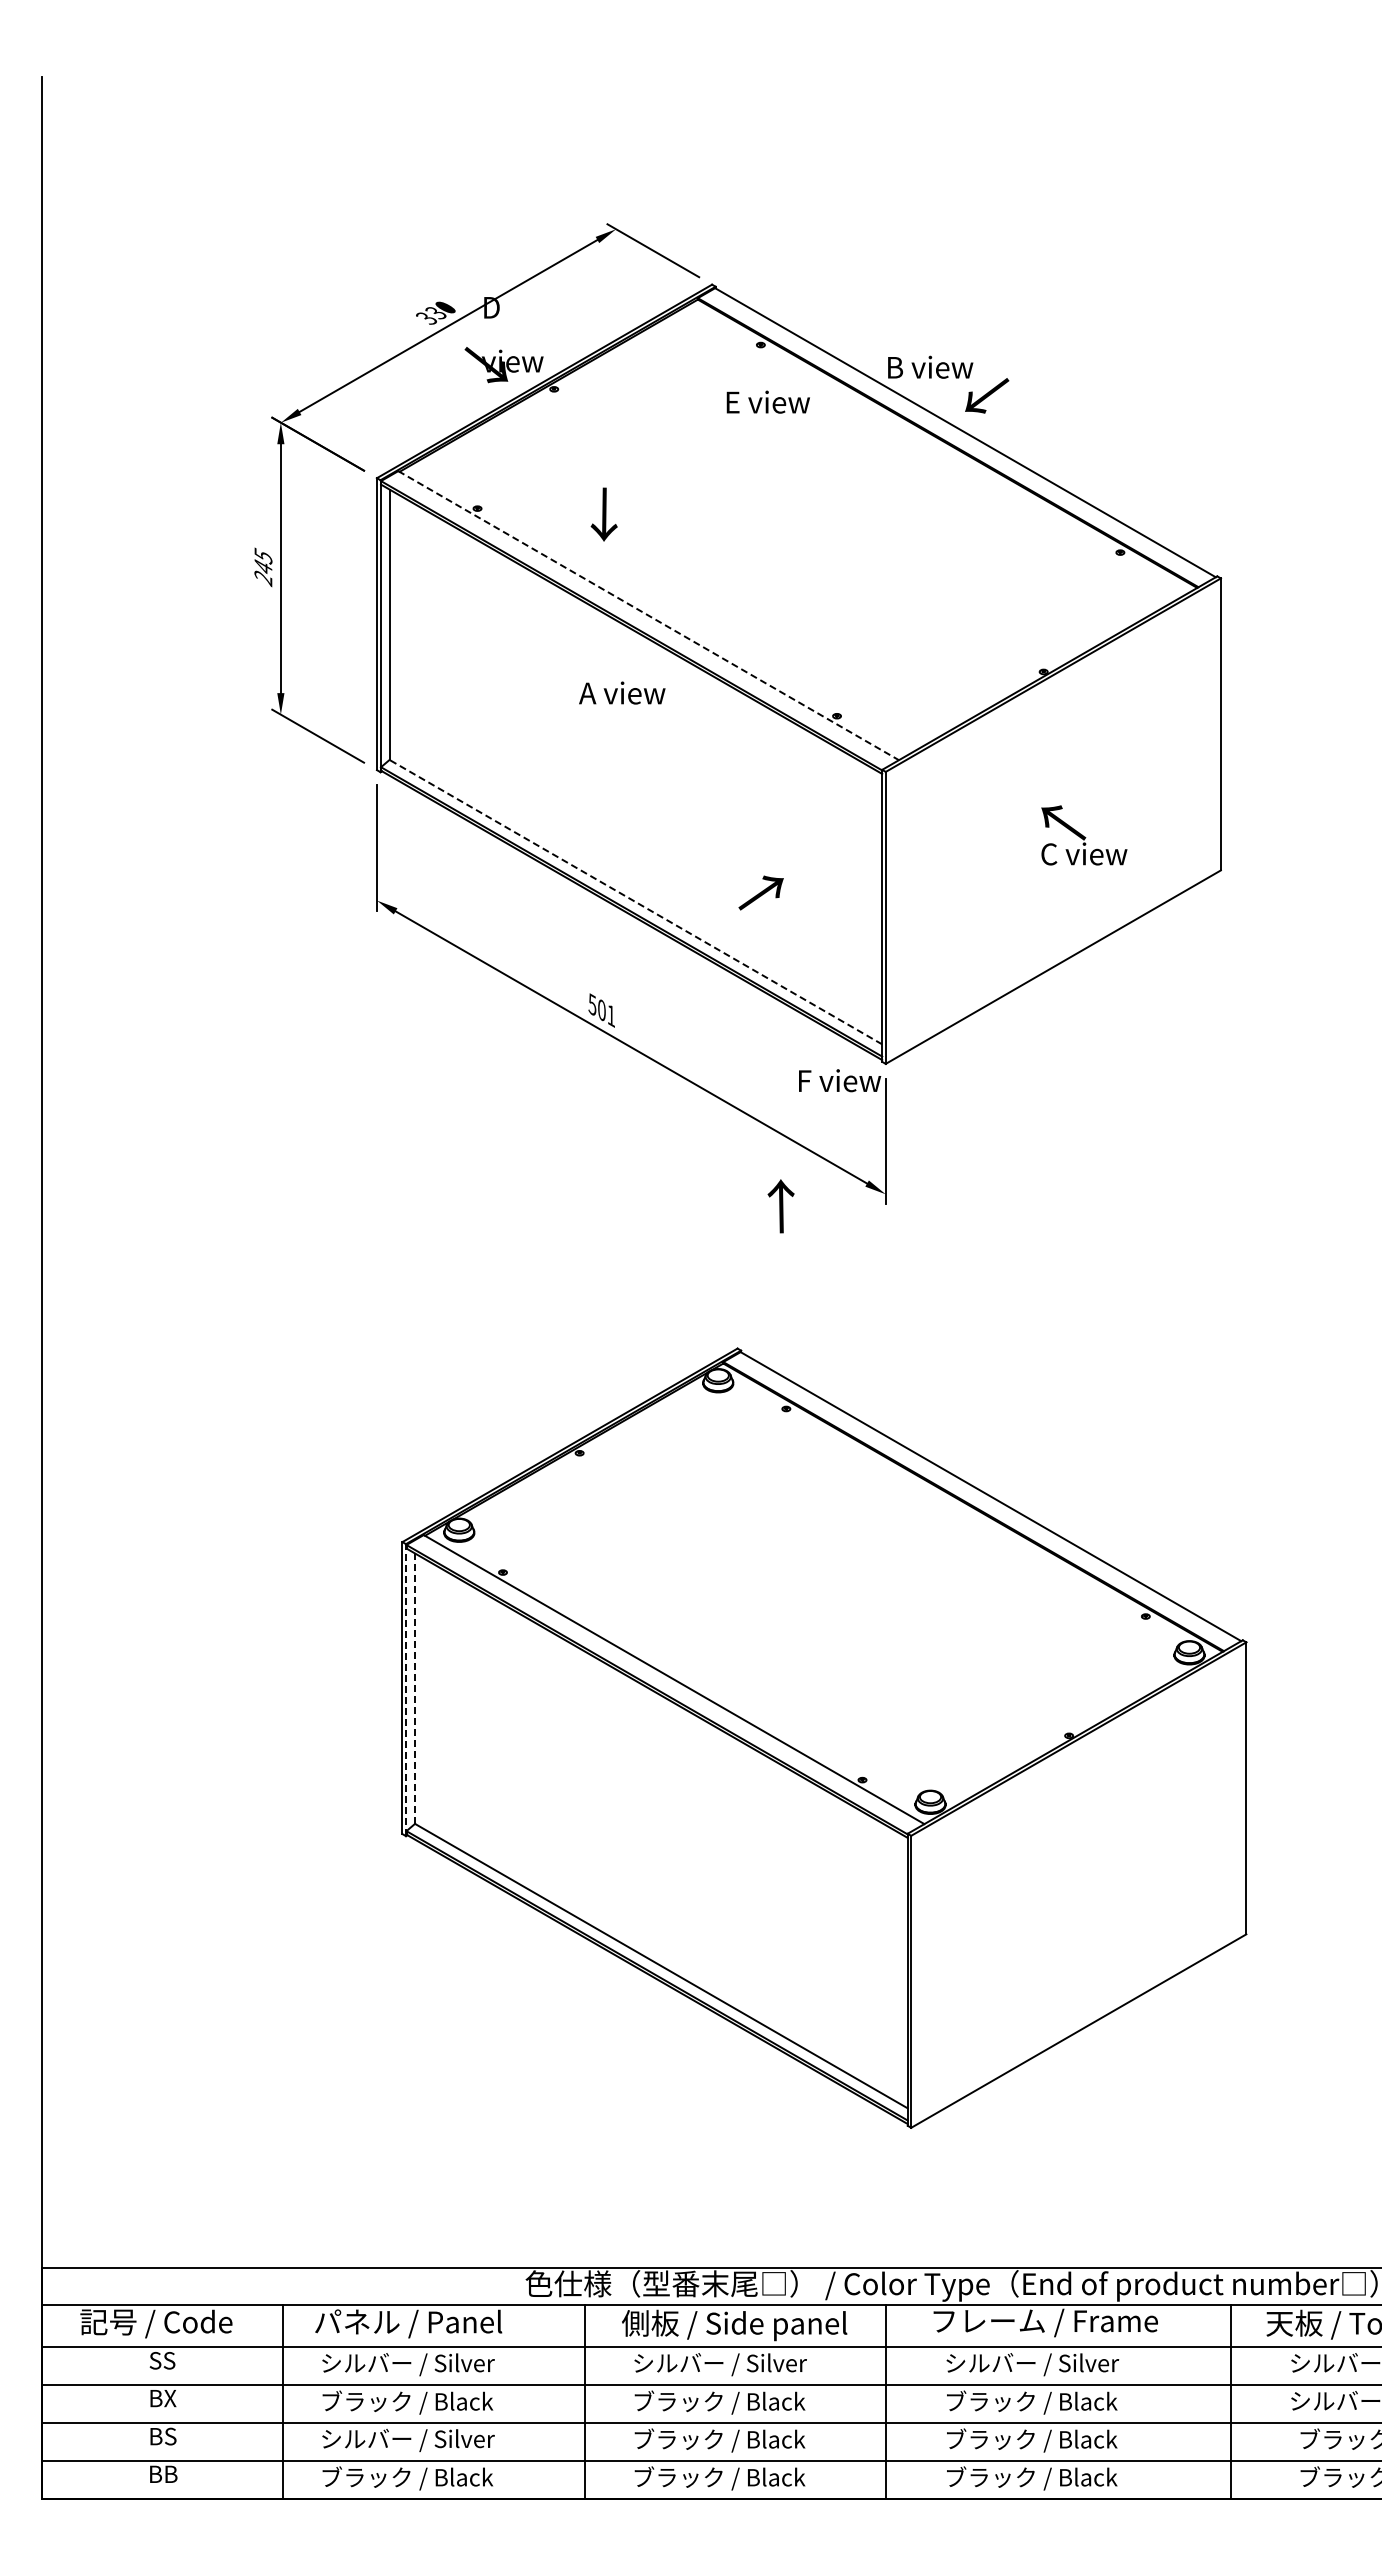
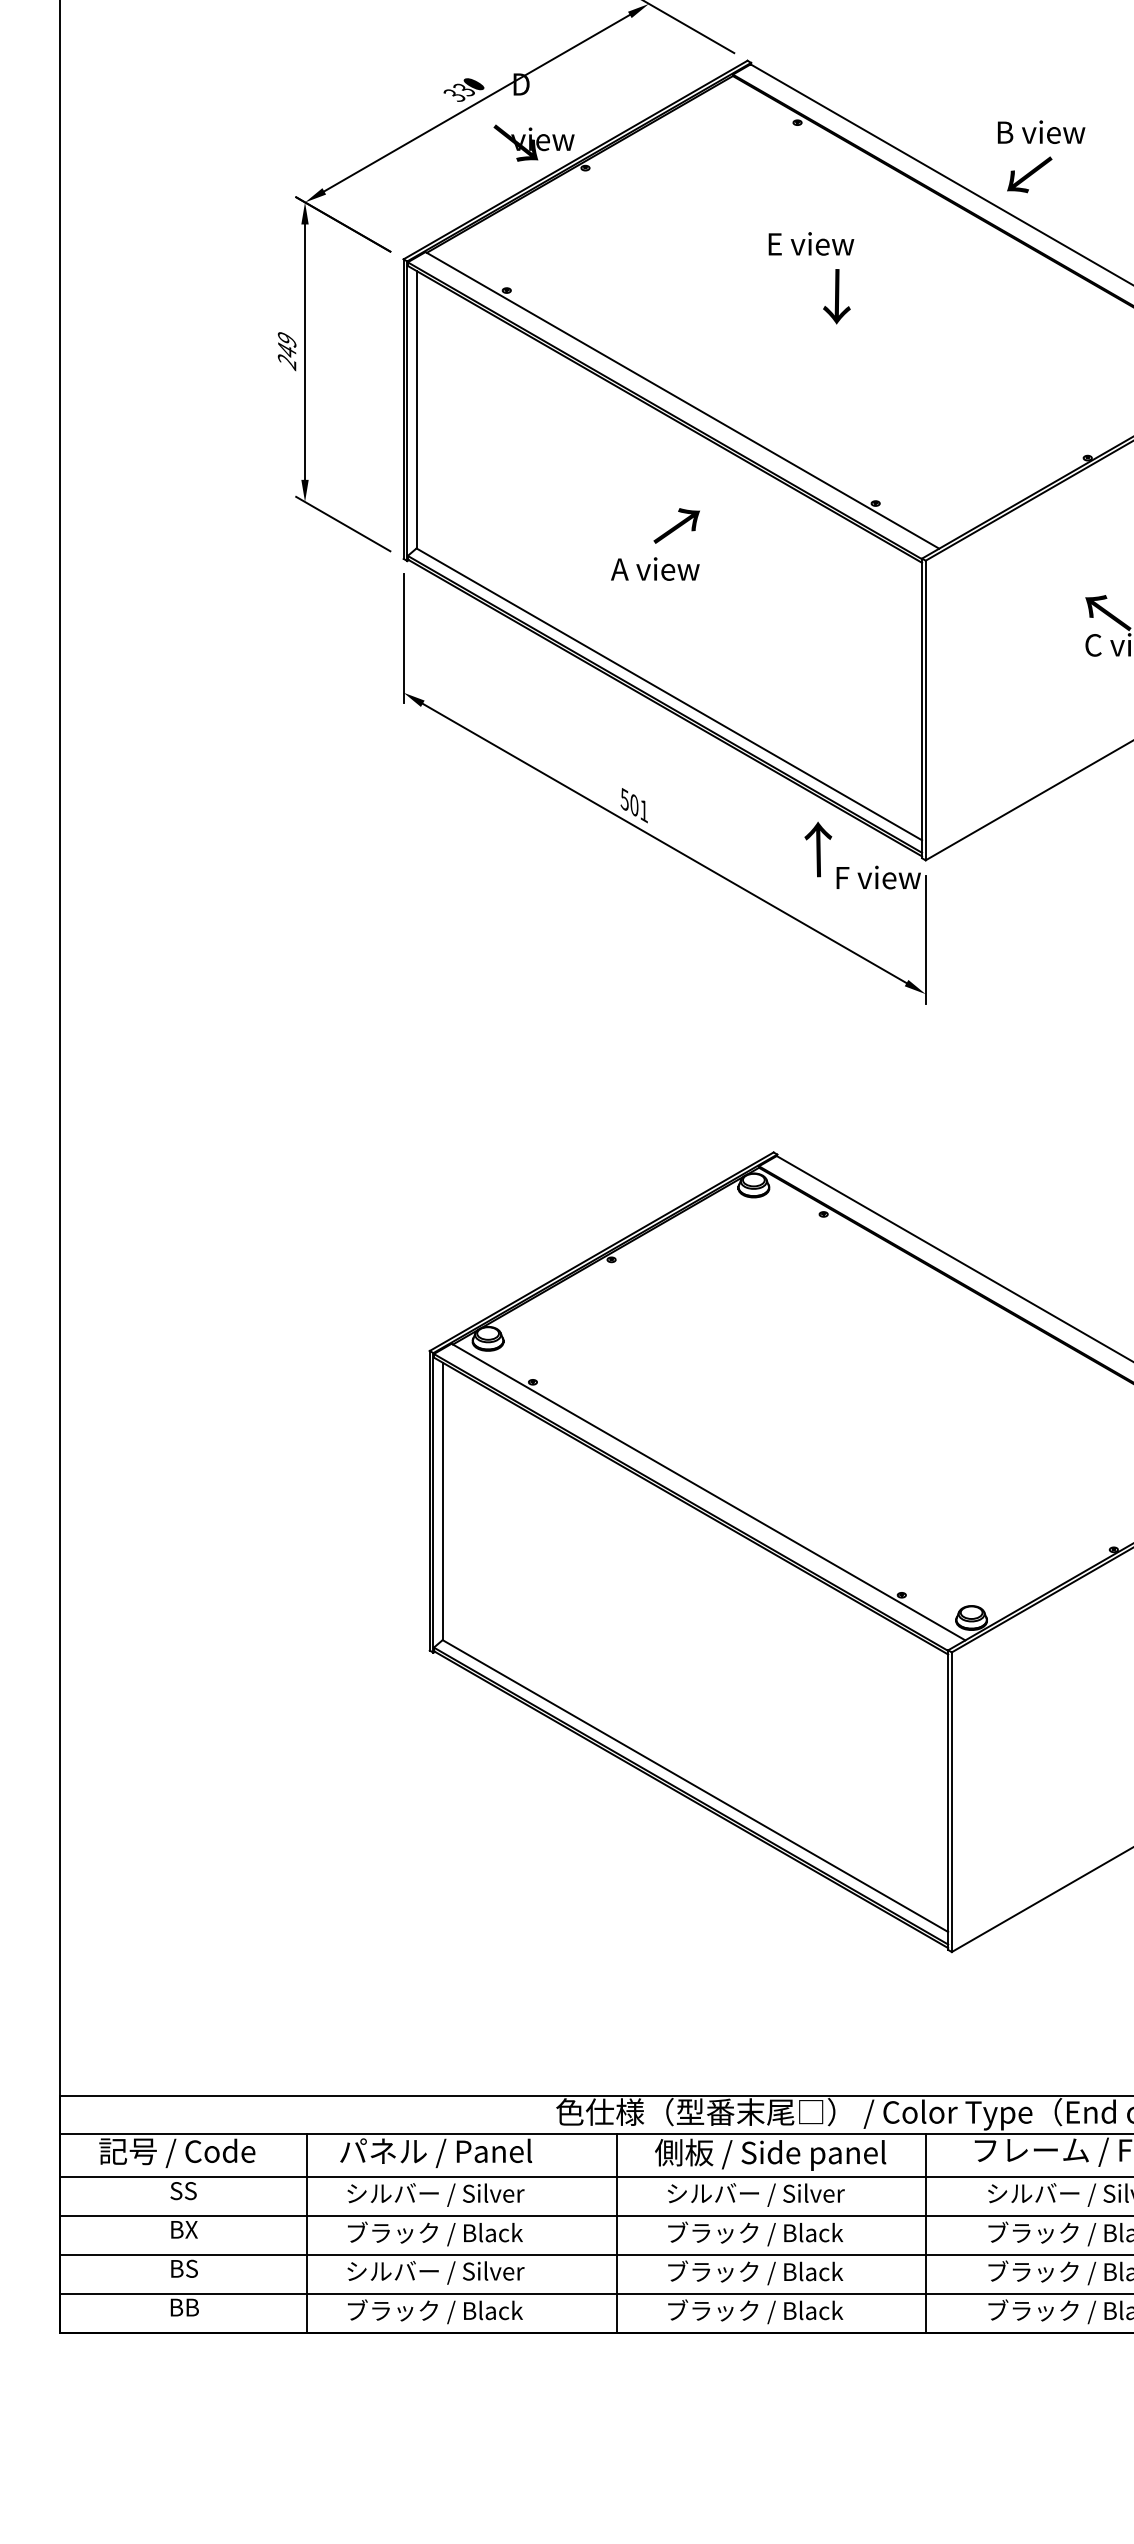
text: (930, 366) -> (1041, 131), moved
text: (767, 401) -> (810, 243), moved
text: (603, 514) -> (836, 296), moved
text: (263, 555) -> (287, 338), 245 -> 249
line: (649, 615) -> (683, 400), dashed -> solid
text: (622, 692) -> (655, 568), moved
text: (760, 892) -> (676, 525), moved
line: (635, 901) -> (668, 693), dashed -> solid
text: (780, 1206) -> (817, 849), moved
line: (415, 1689) -> (443, 1502), dashed -> solid
line: (406, 1690) -> (433, 1503), dashed -> solid

